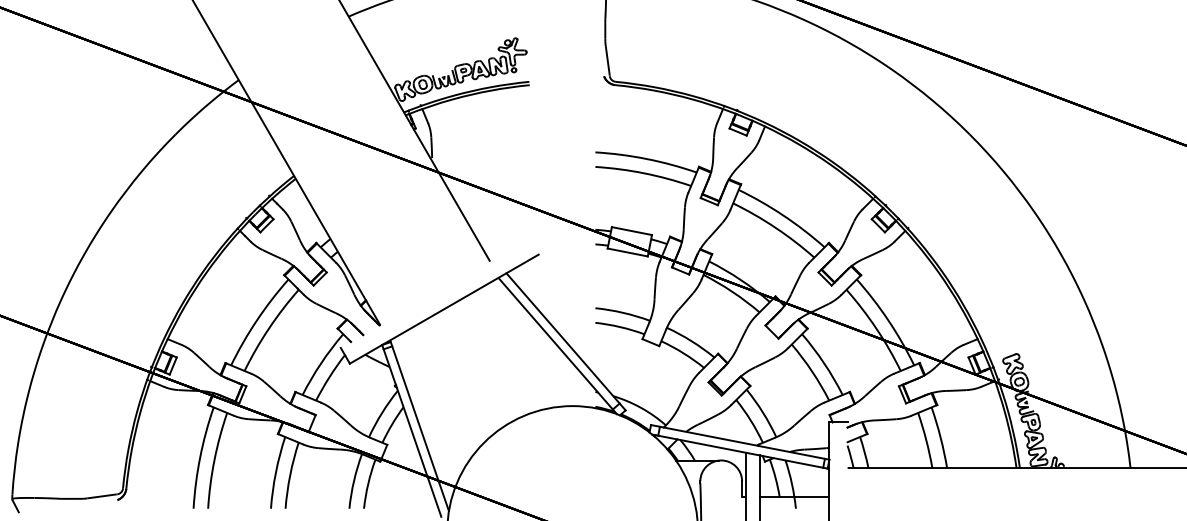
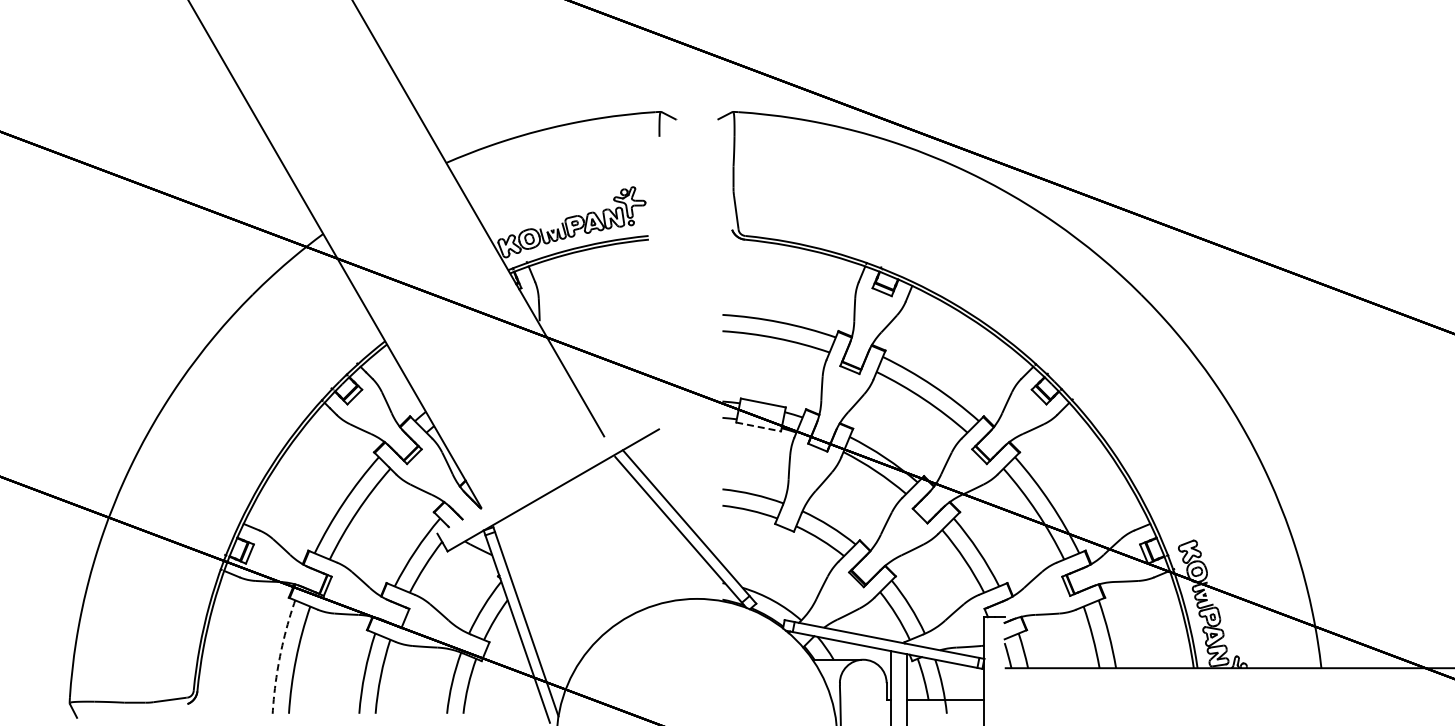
line: (627, 252) -> (758, 426), solid -> dashed
arc: (200, 457) -> (280, 656), solid -> dashed

